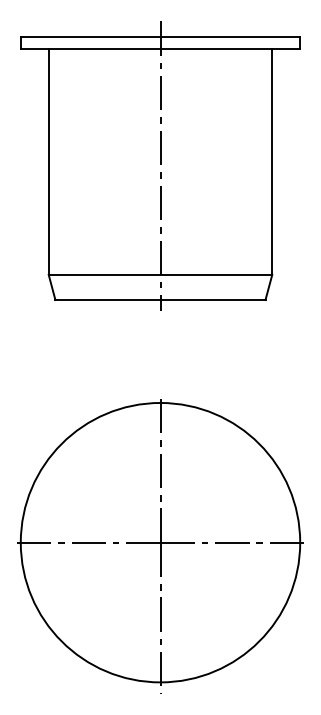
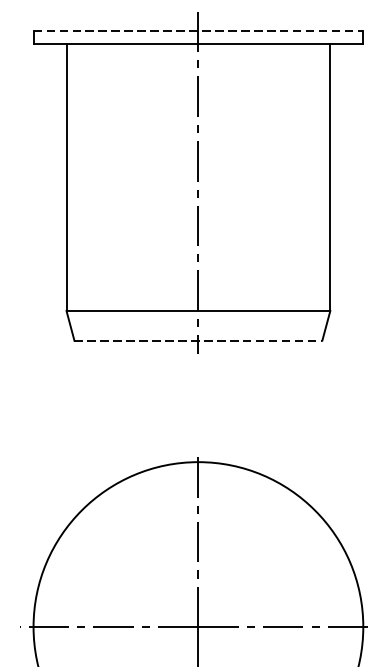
line: (160, 37) -> (198, 30), solid -> dashed
line: (160, 300) -> (198, 341), solid -> dashed

